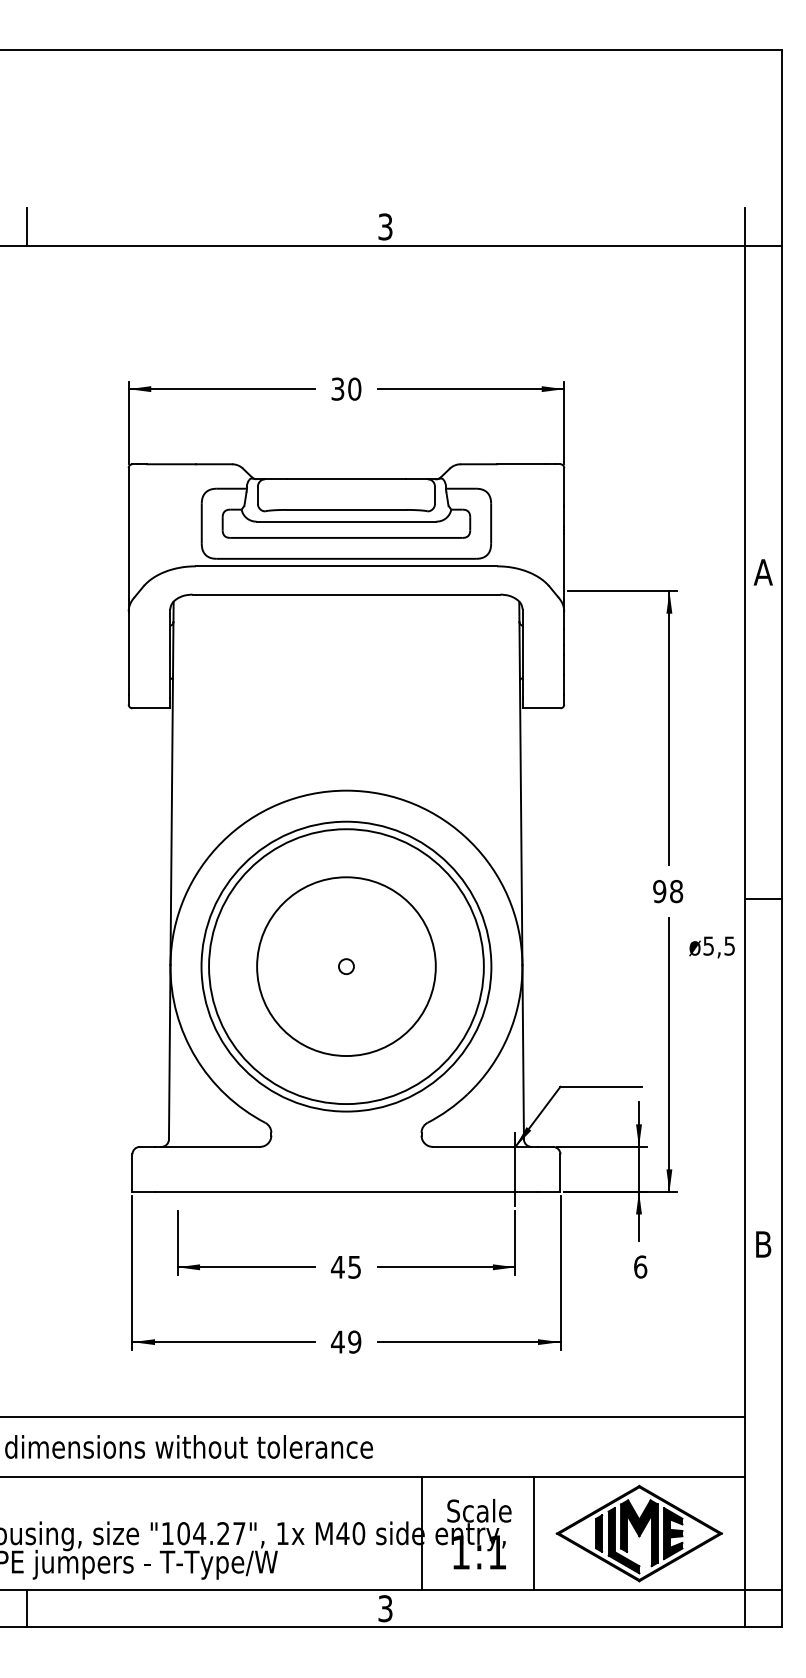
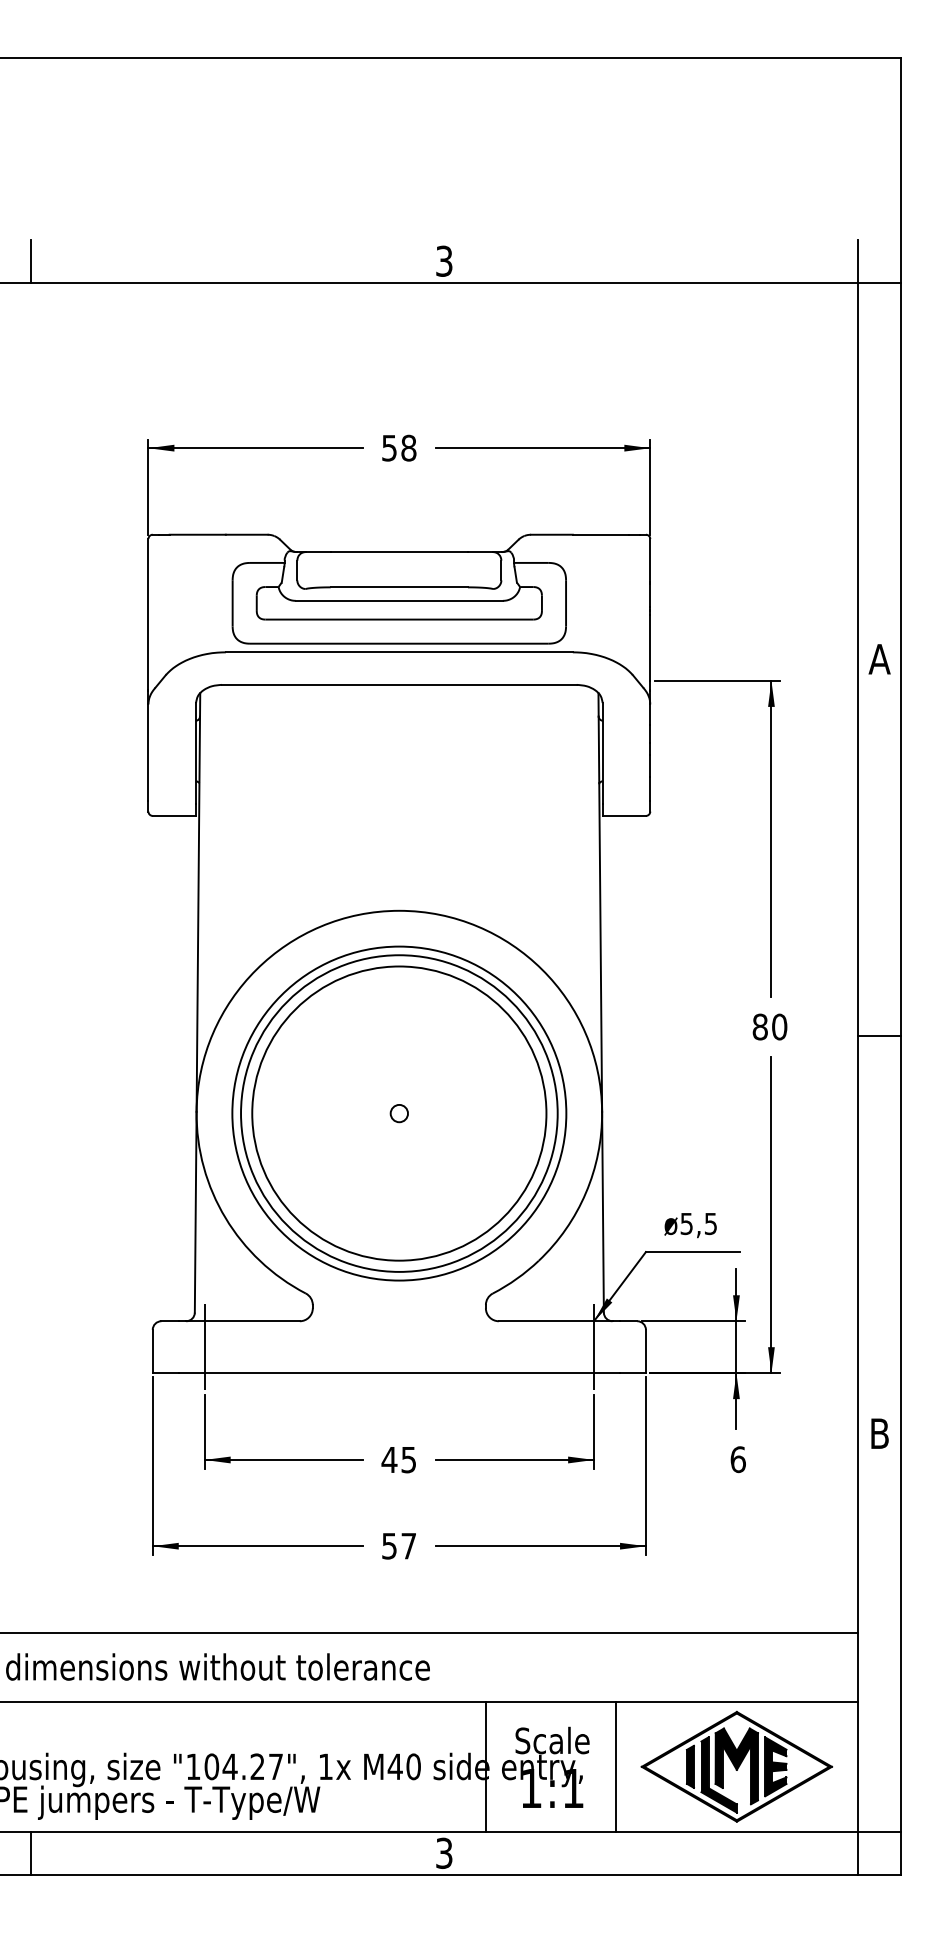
text: (346, 388) -> (399, 447), 30 -> 58
text: (667, 891) -> (769, 1026), 98 -> 80
text: (711, 947) -> (690, 1225), moved
circle: (346, 966) -> (399, 1113), size x1.43
line: (177, 1168) -> (204, 1346), added
text: (345, 1341) -> (398, 1545), 49 -> 57

